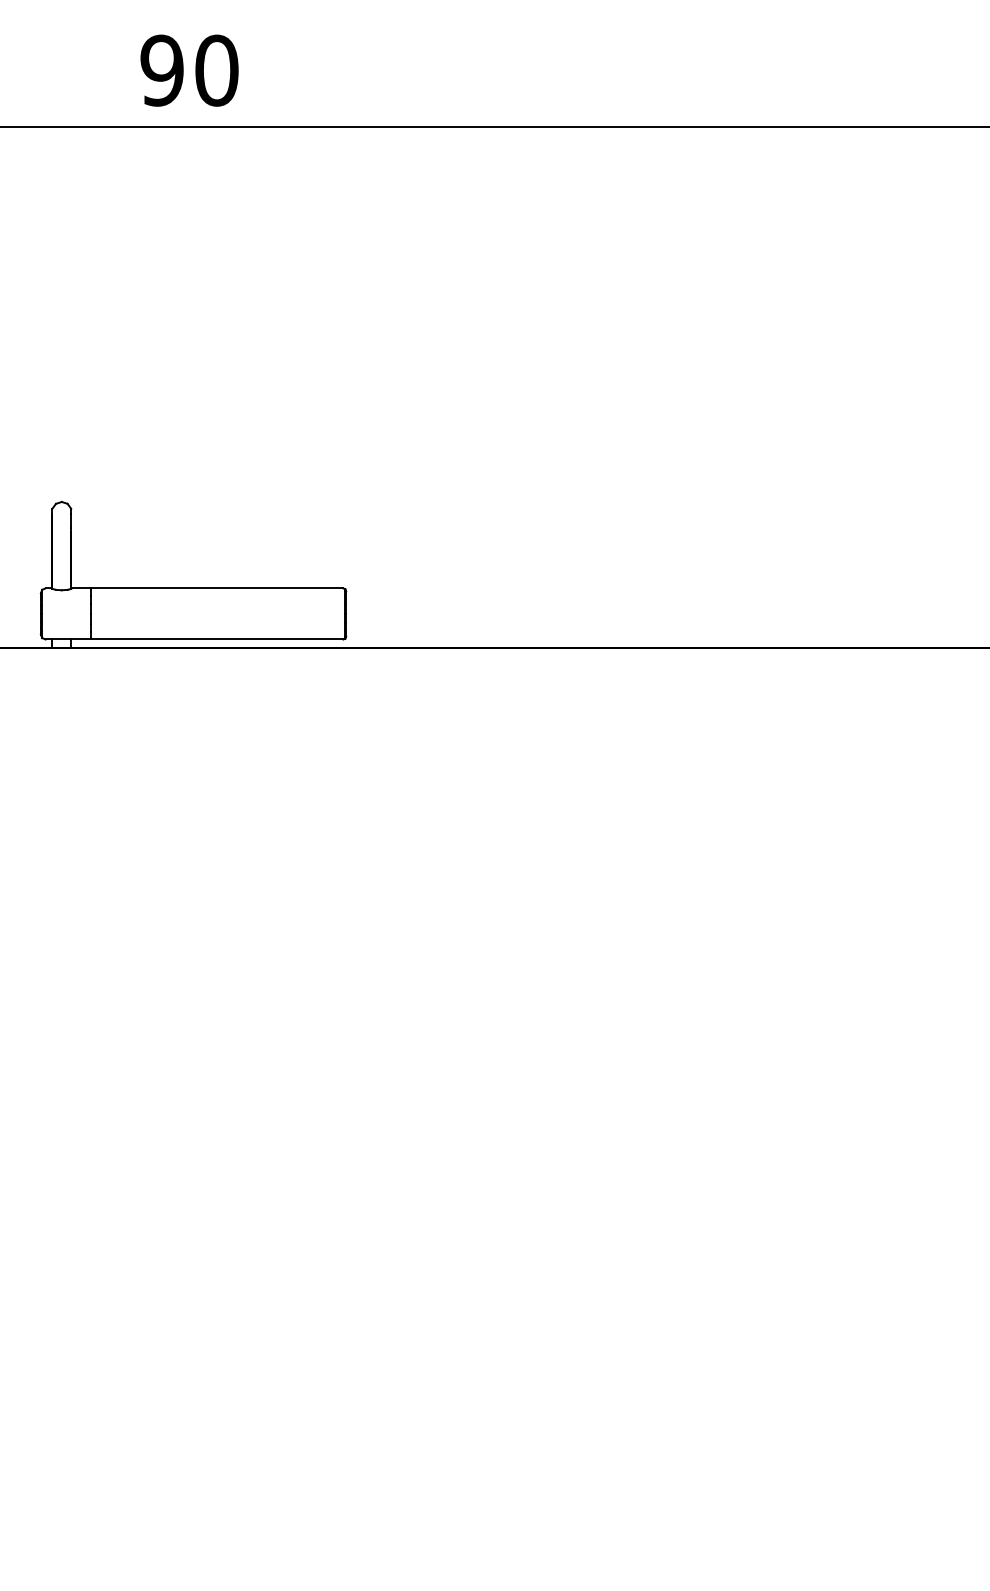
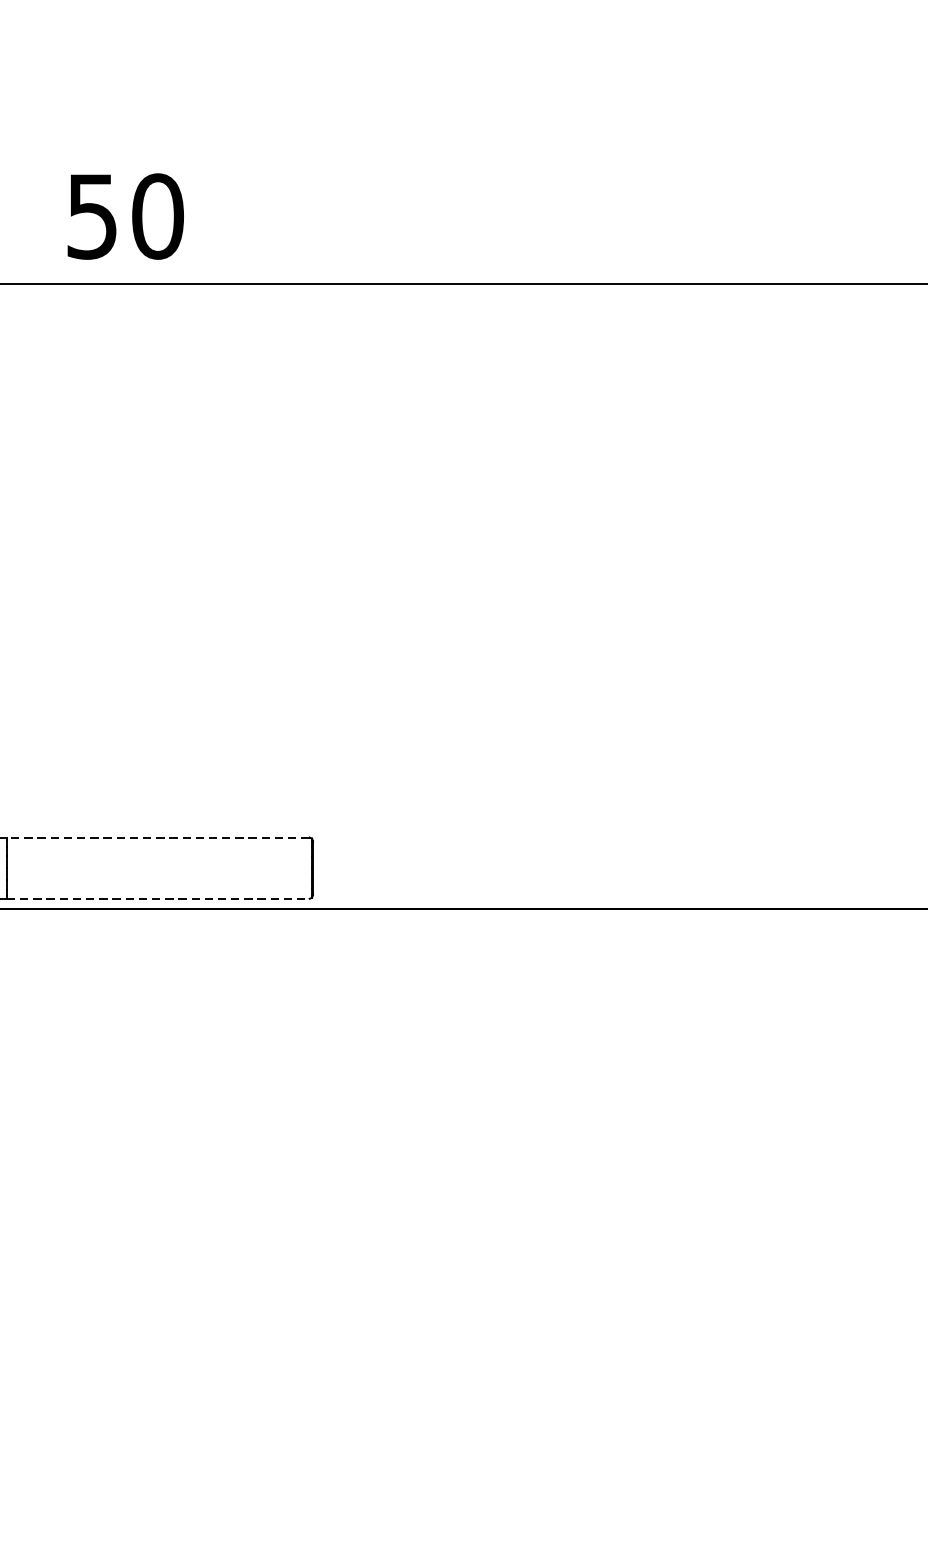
text: (161, 70) -> (91, 216), 90 -> 50
line: (216, 588) -> (157, 837), solid -> dashed
line: (217, 639) -> (158, 898), solid -> dashed

